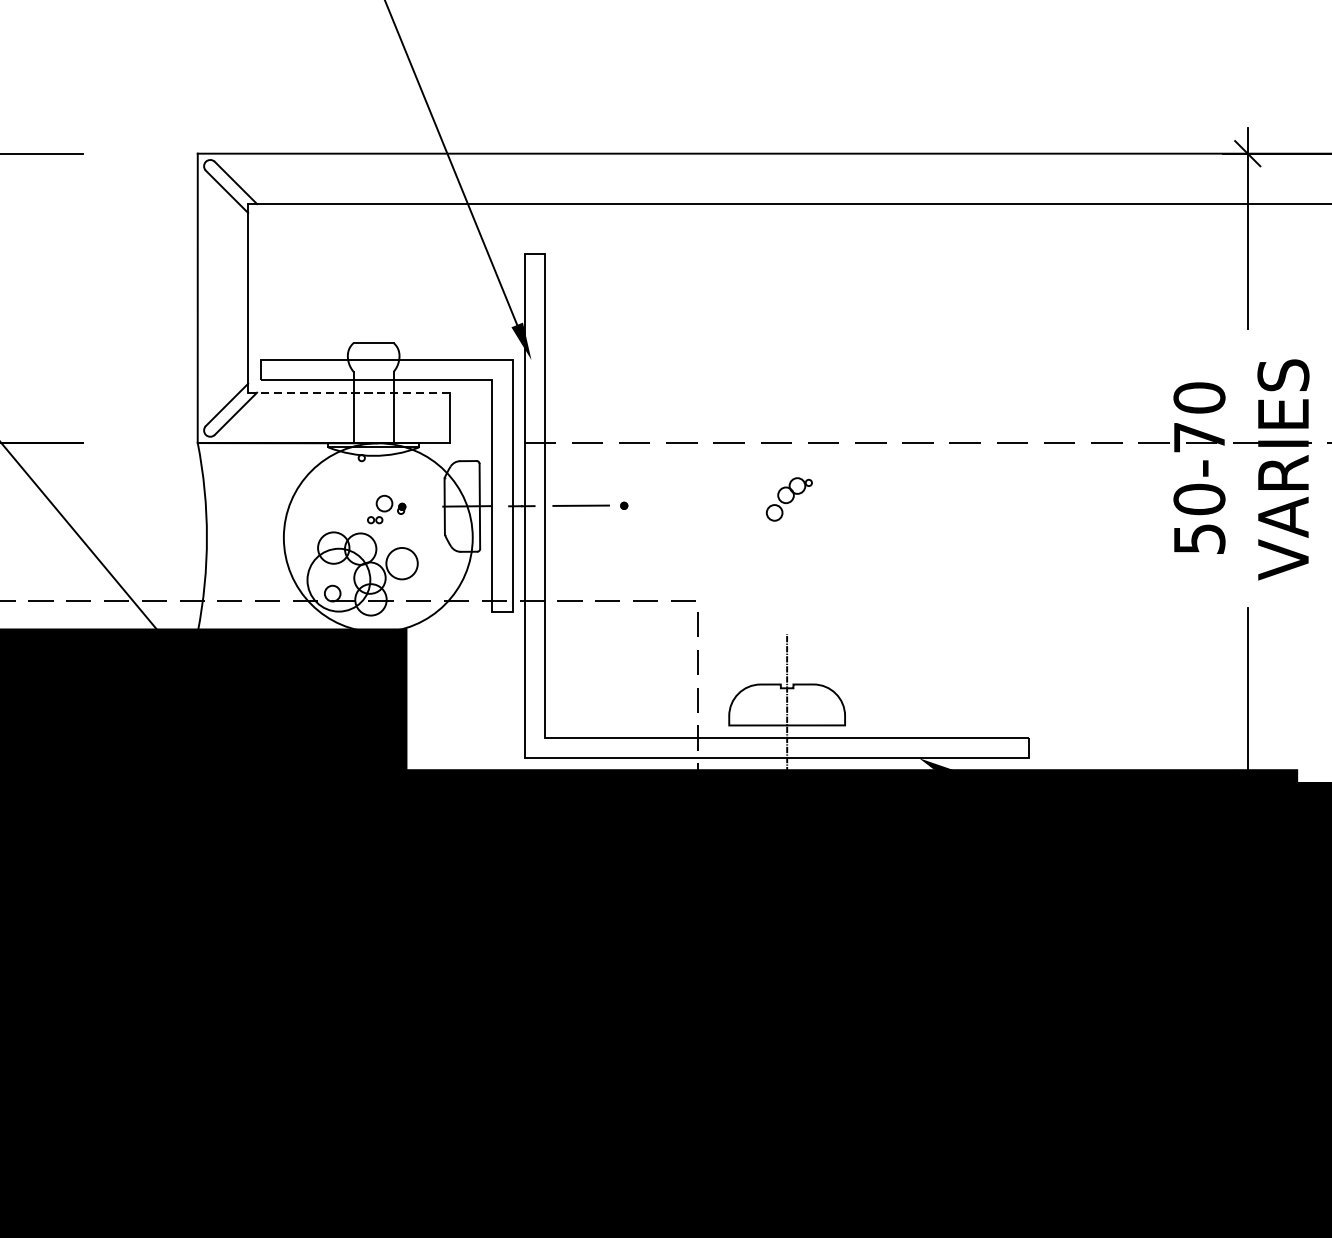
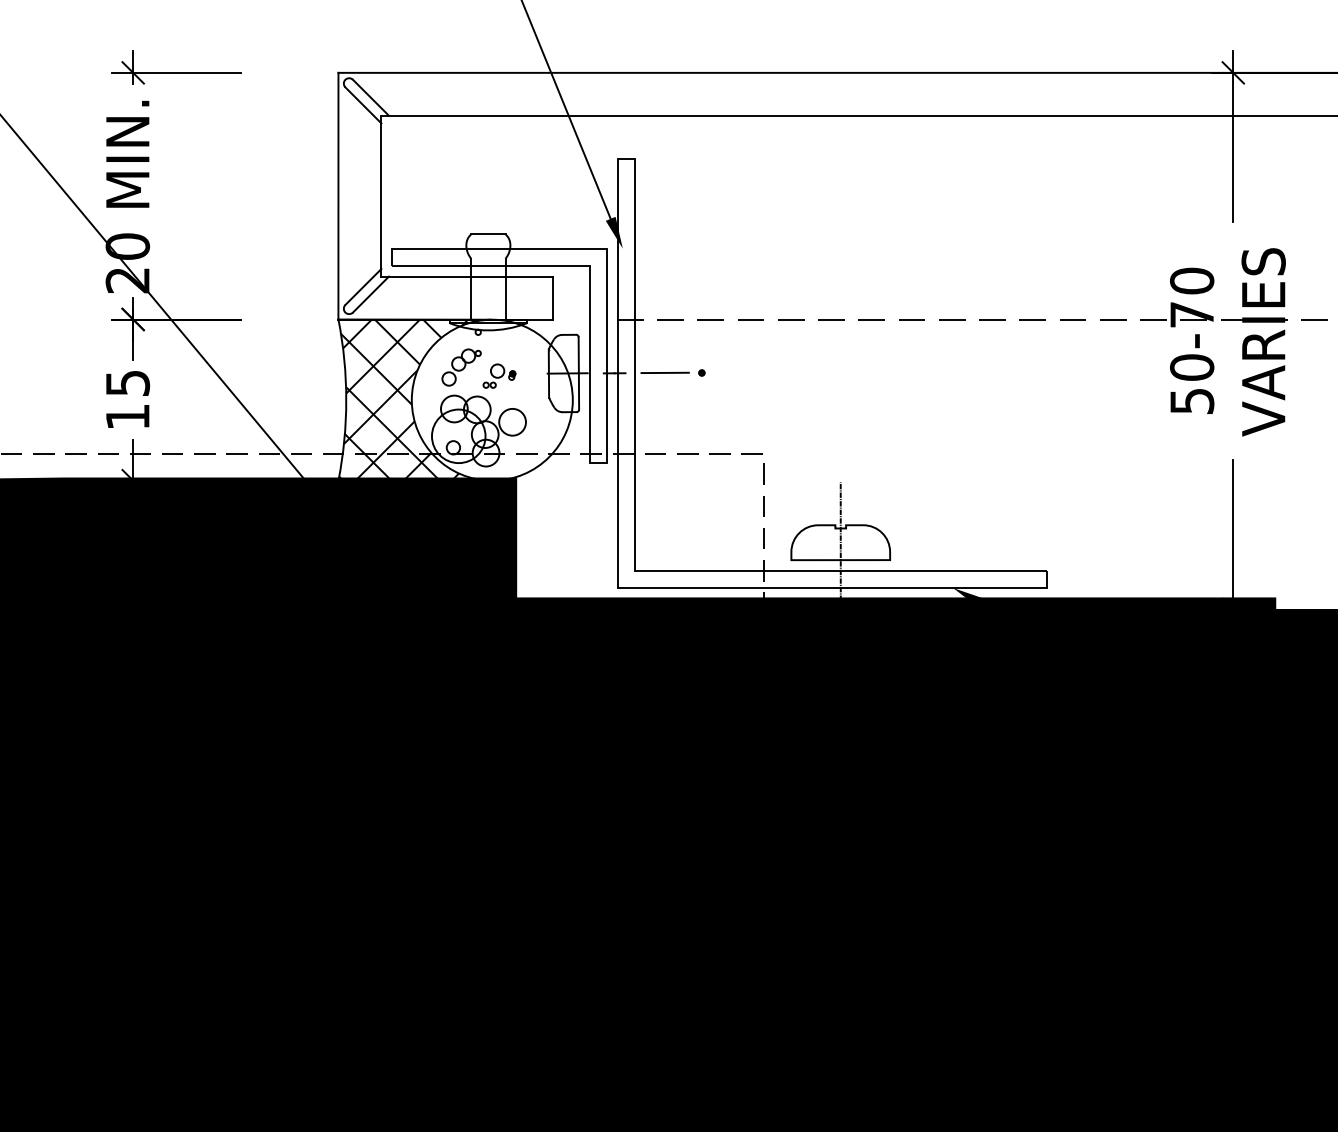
line: (349, 392) -> (467, 276), dashed -> solid
part: (789, 499) -> (461, 367), moved
hatch: (285, 536) -> (413, 399), added

